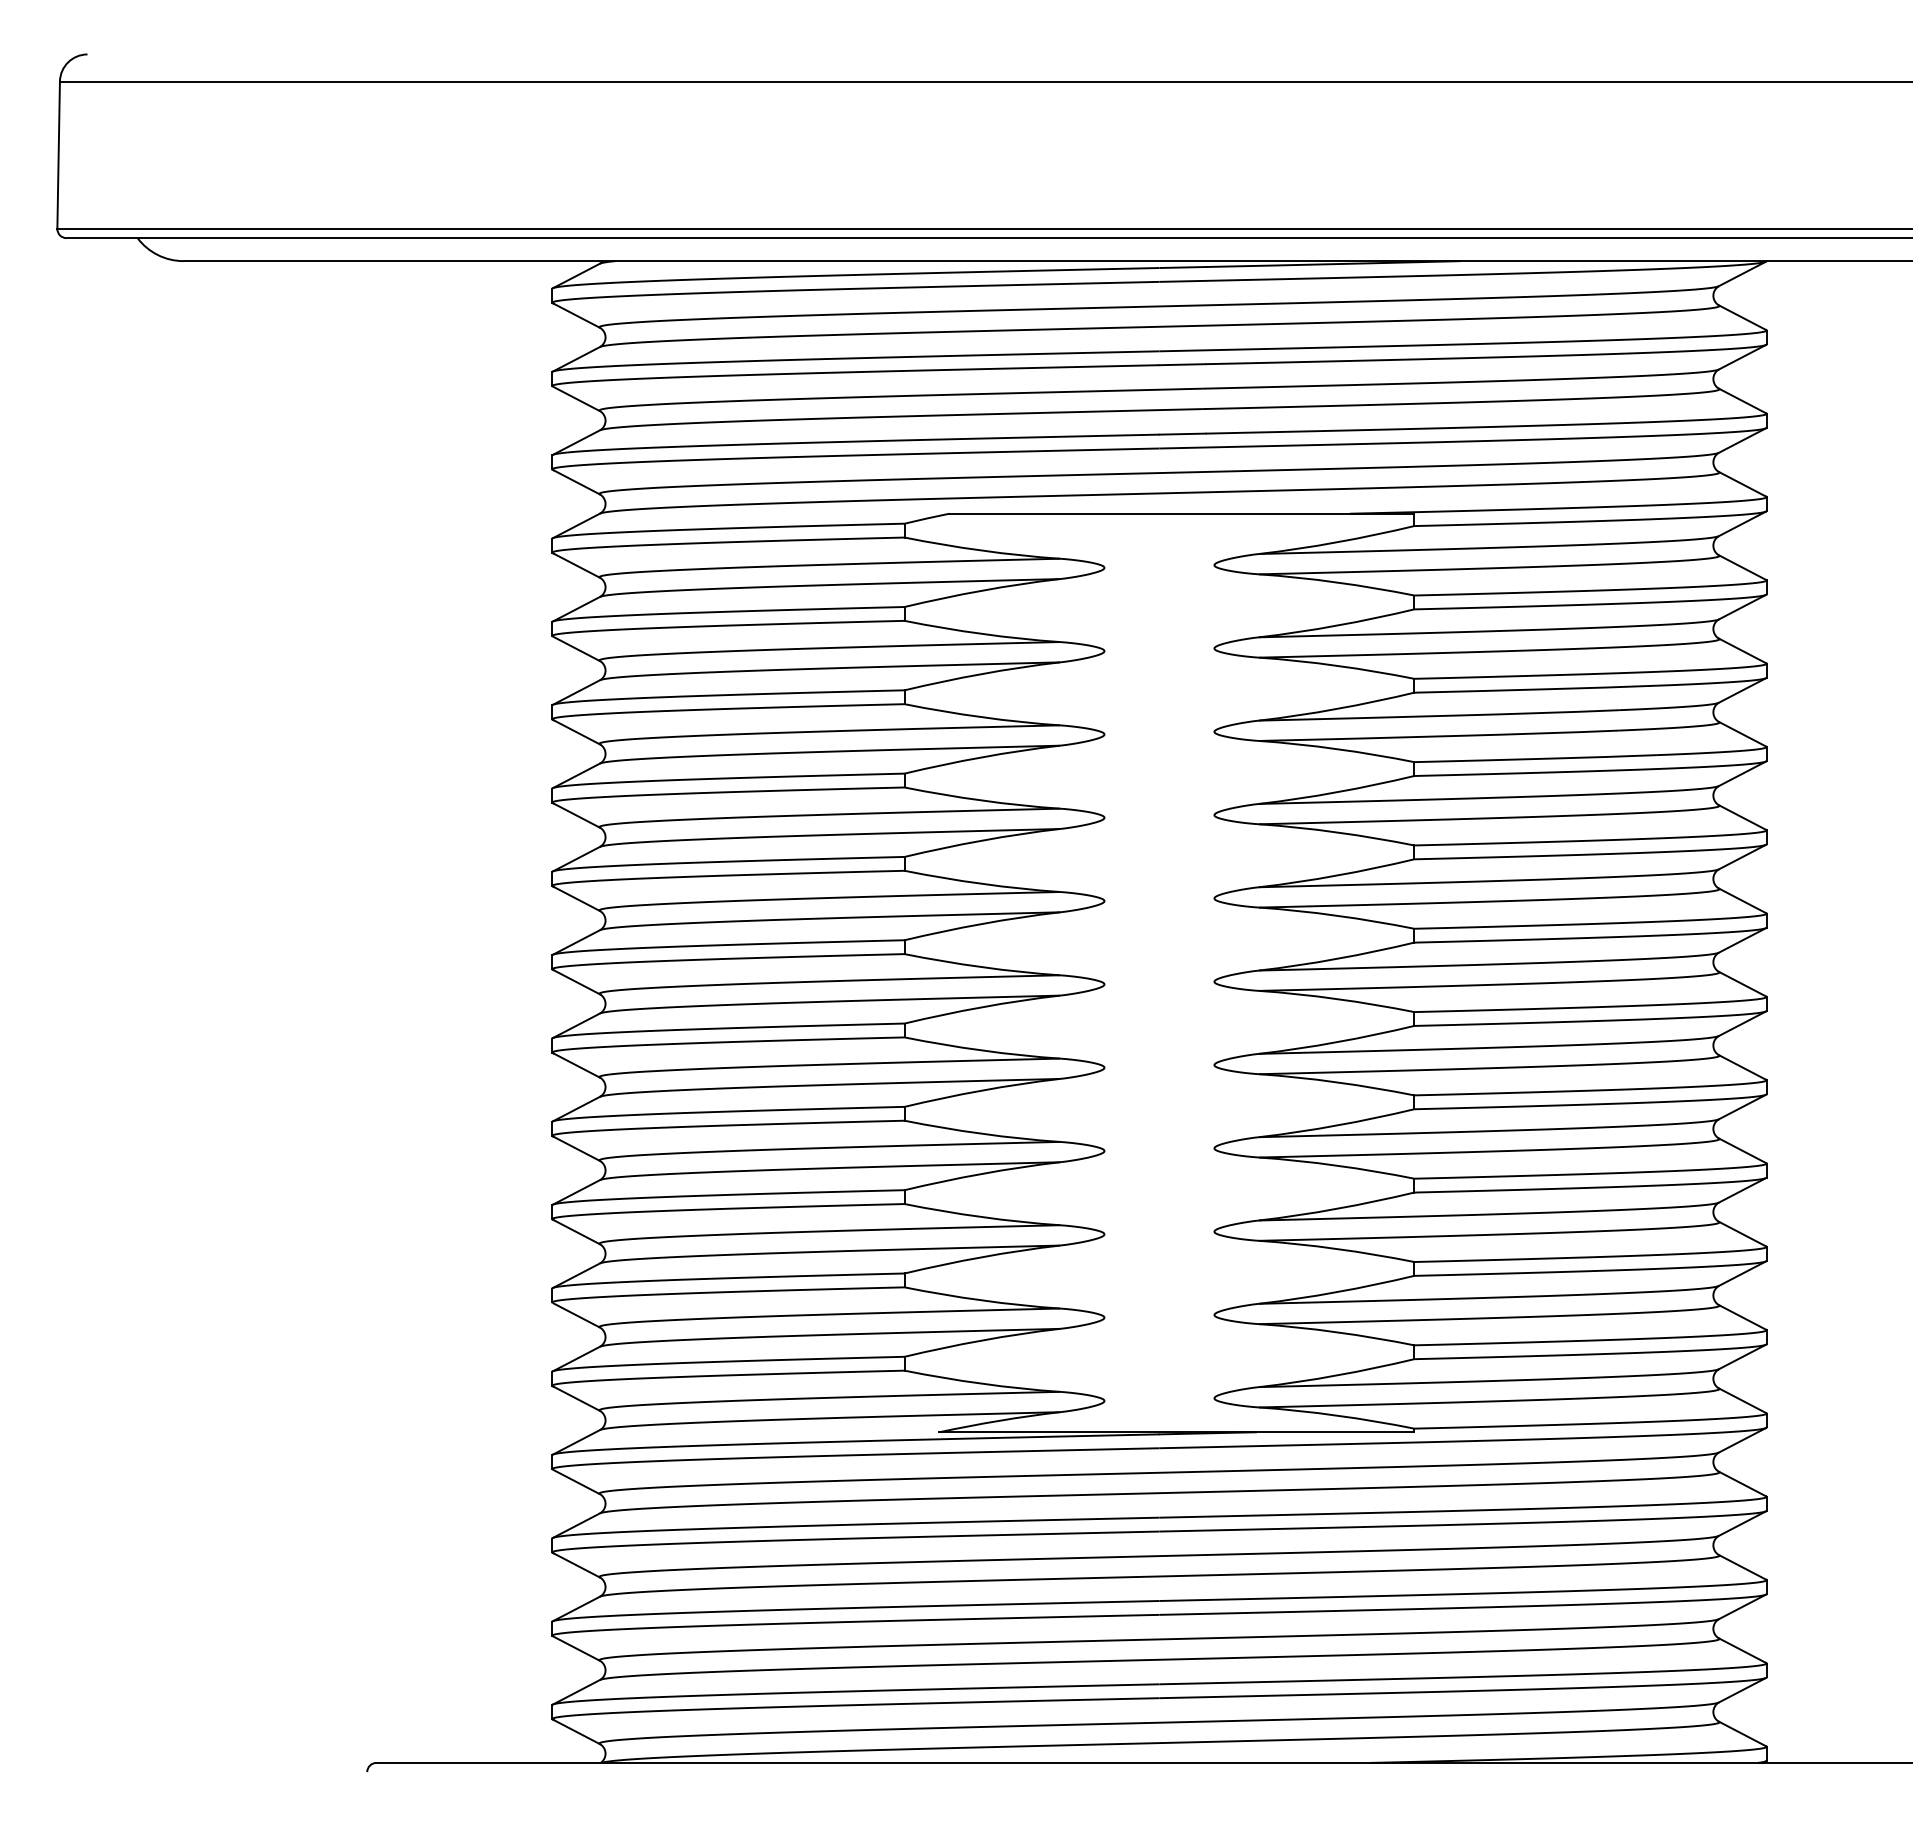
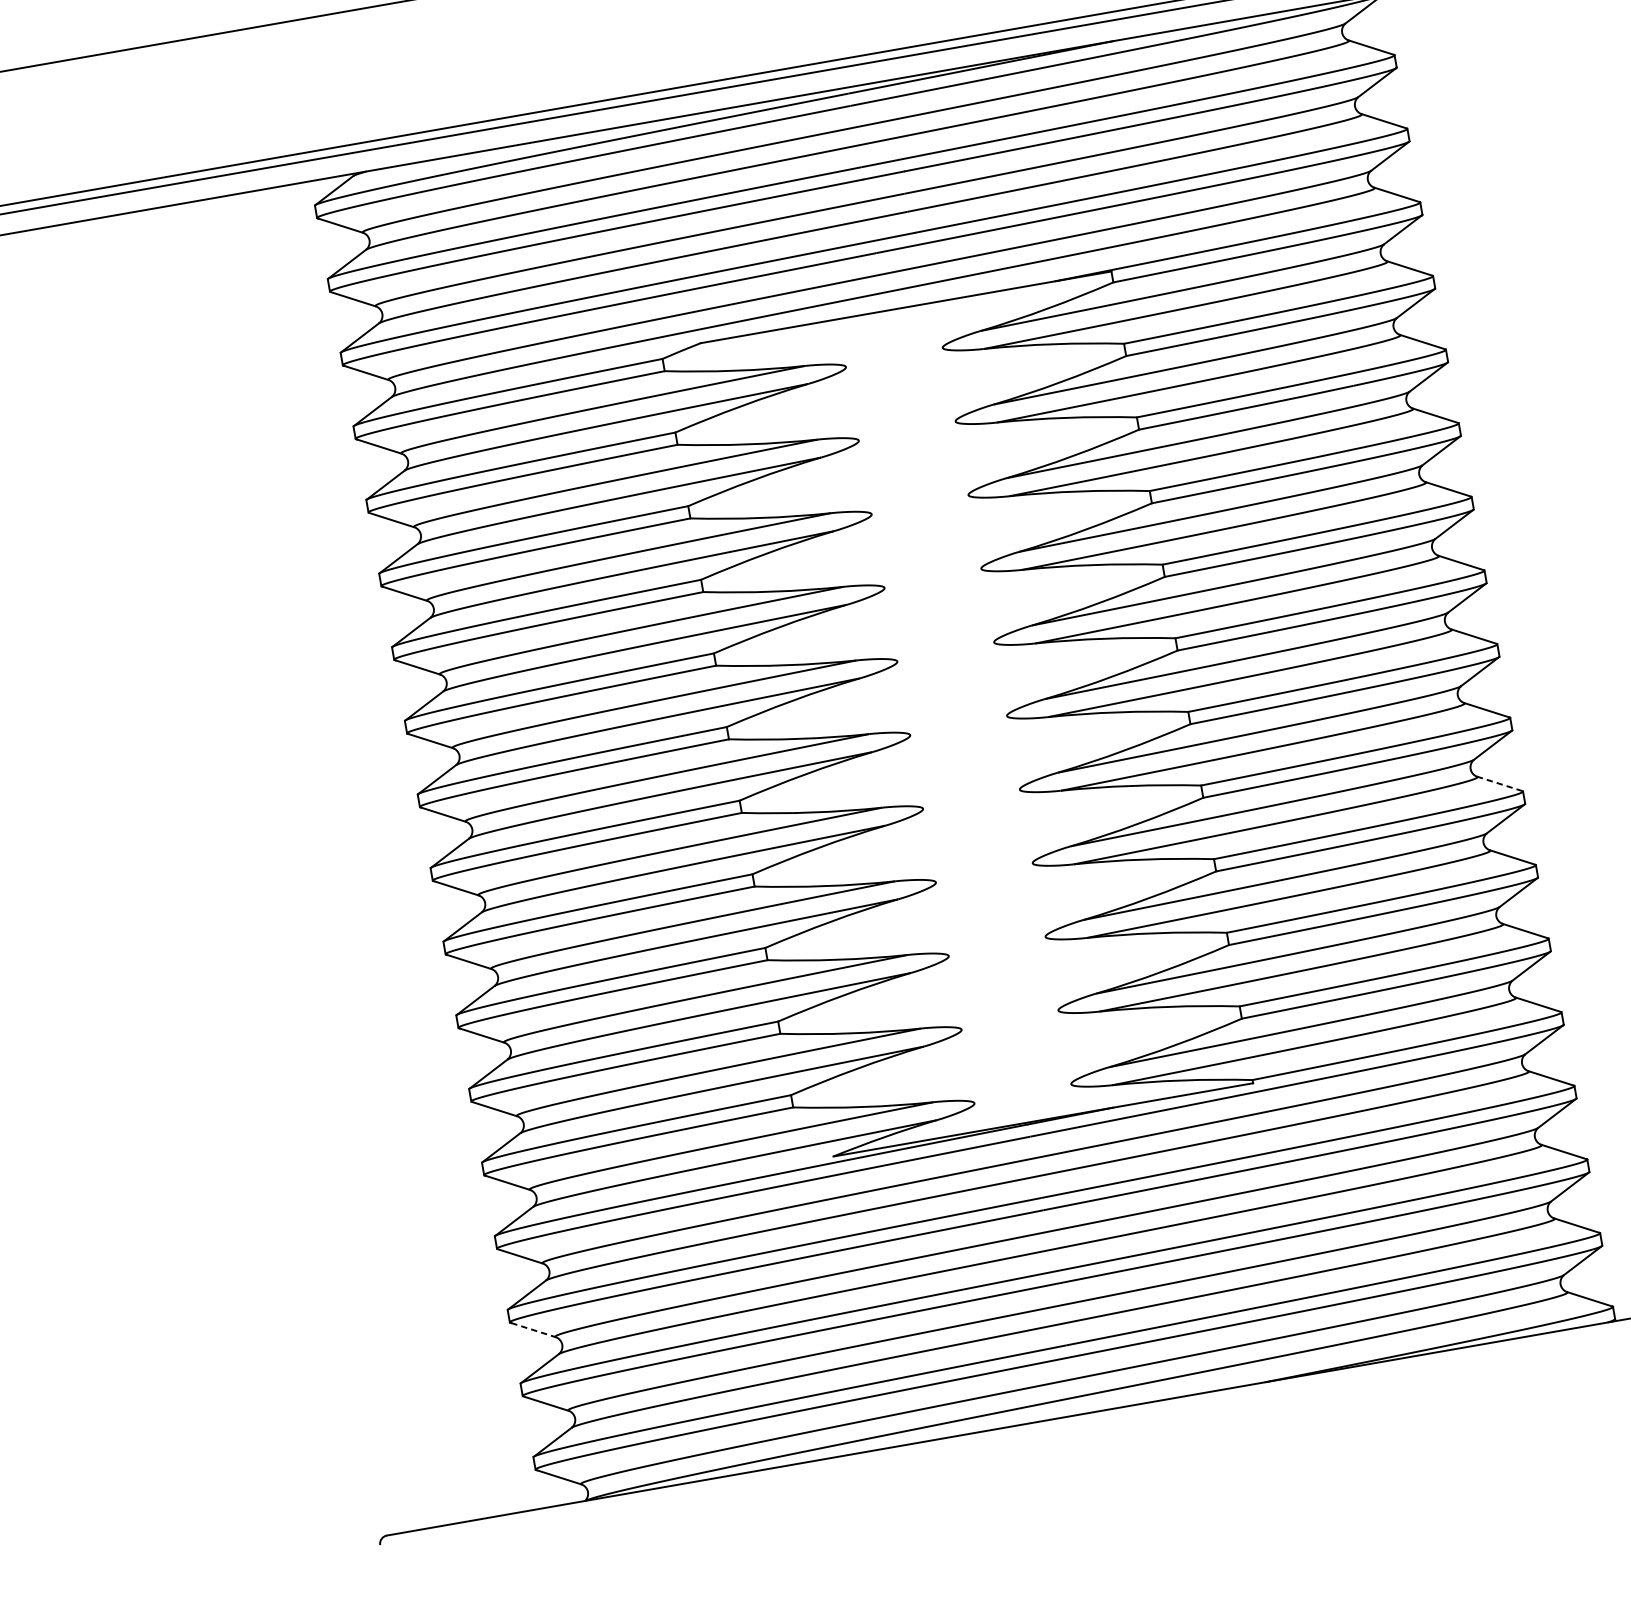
line: (1742, 1150) -> (1499, 783), solid -> dashed
line: (577, 1565) -> (534, 1330), solid -> dashed

